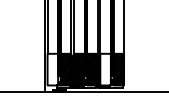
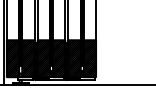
hatch: (52, 69) -> (12, 58), added
hatch: (105, 69) -> (74, 58), added

